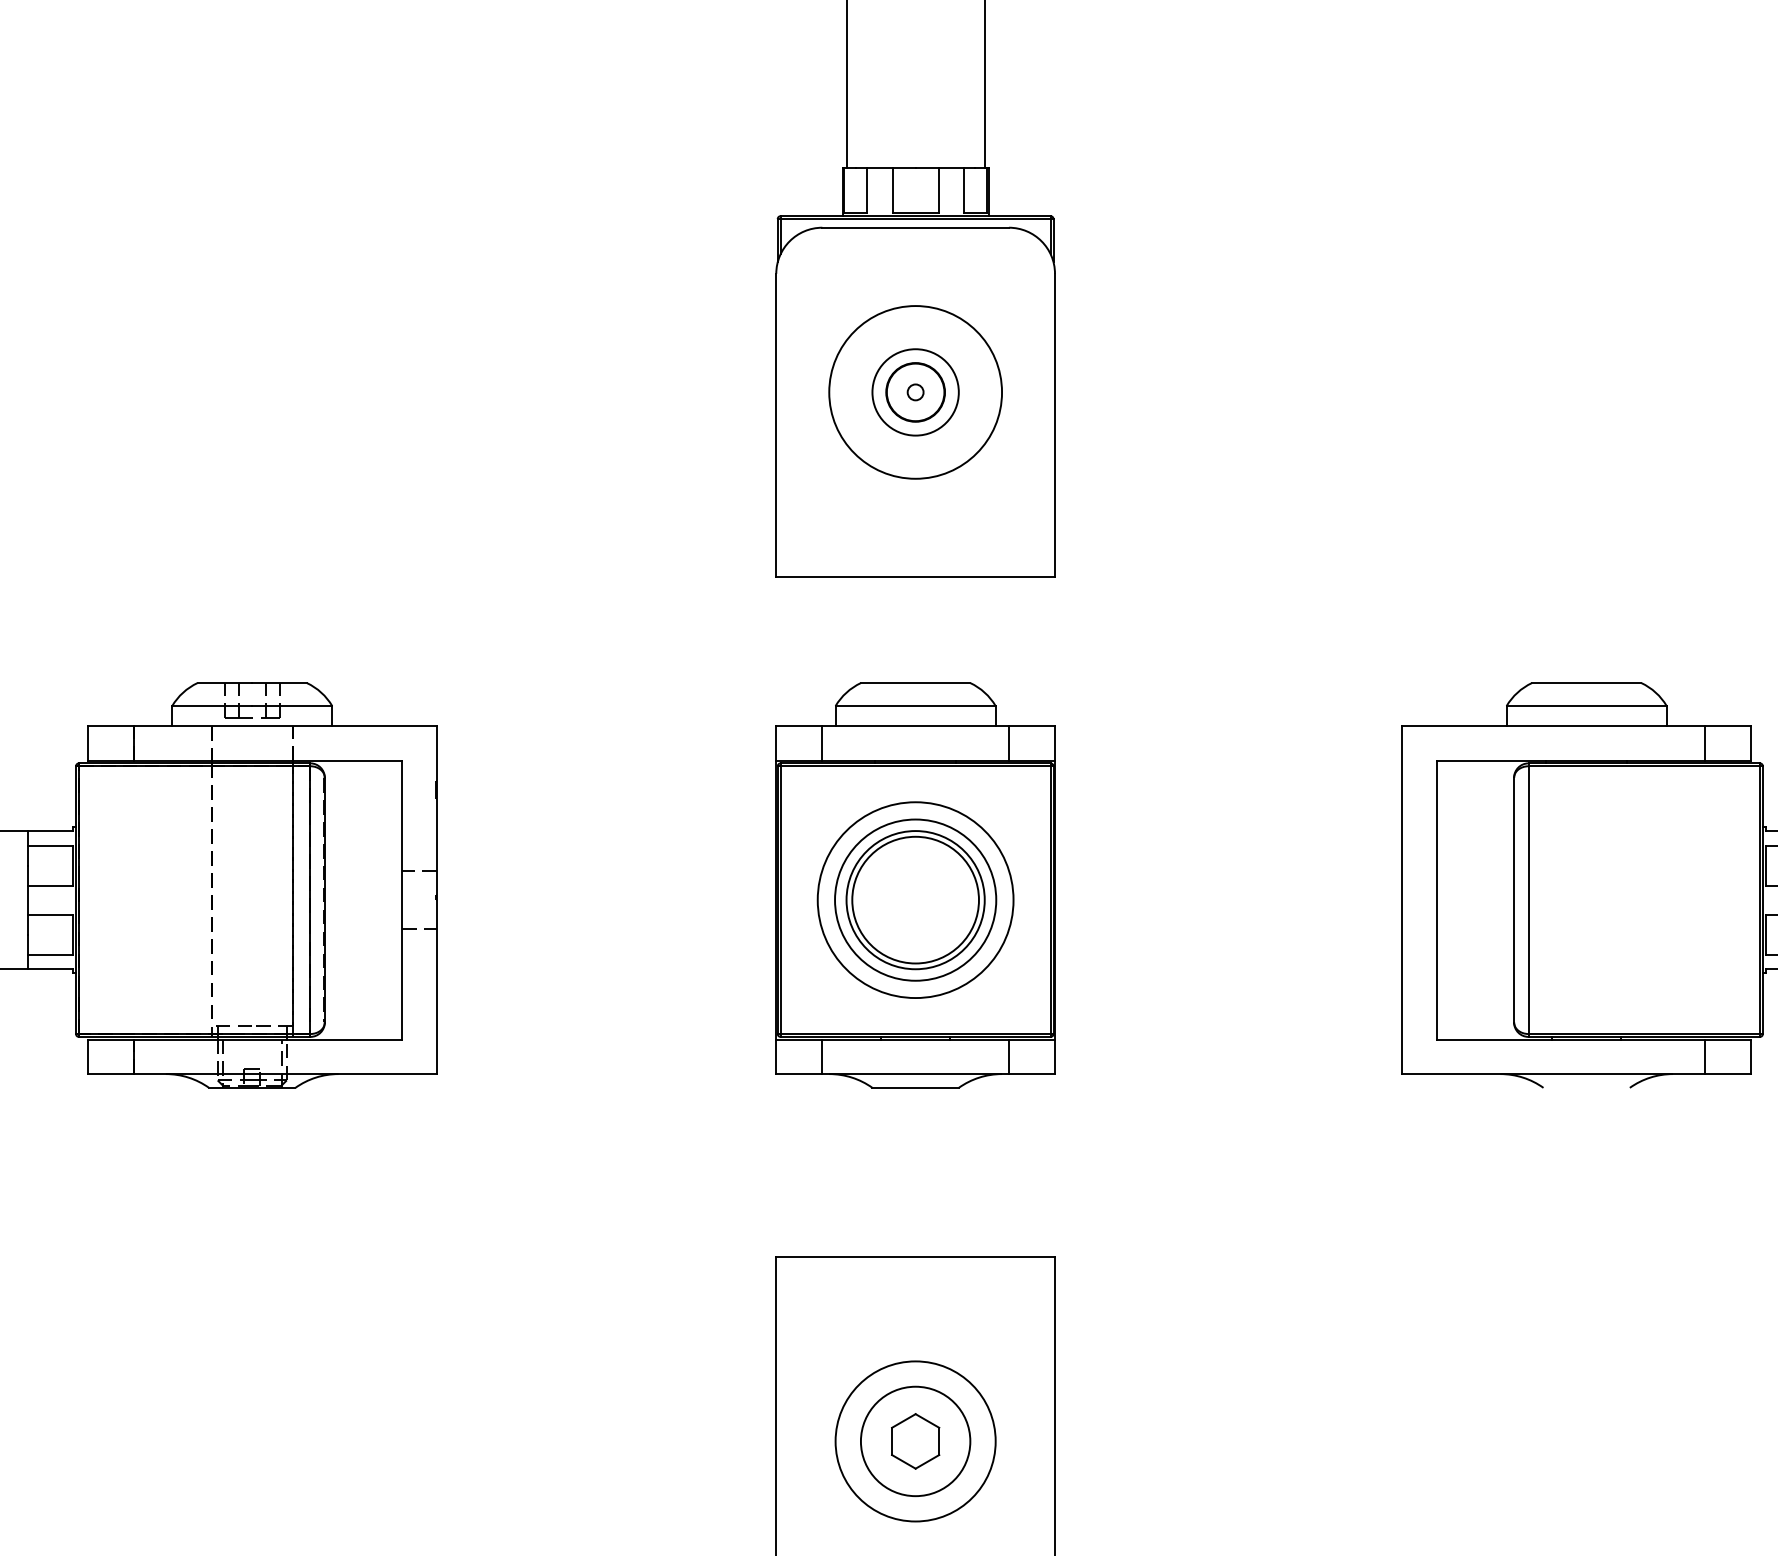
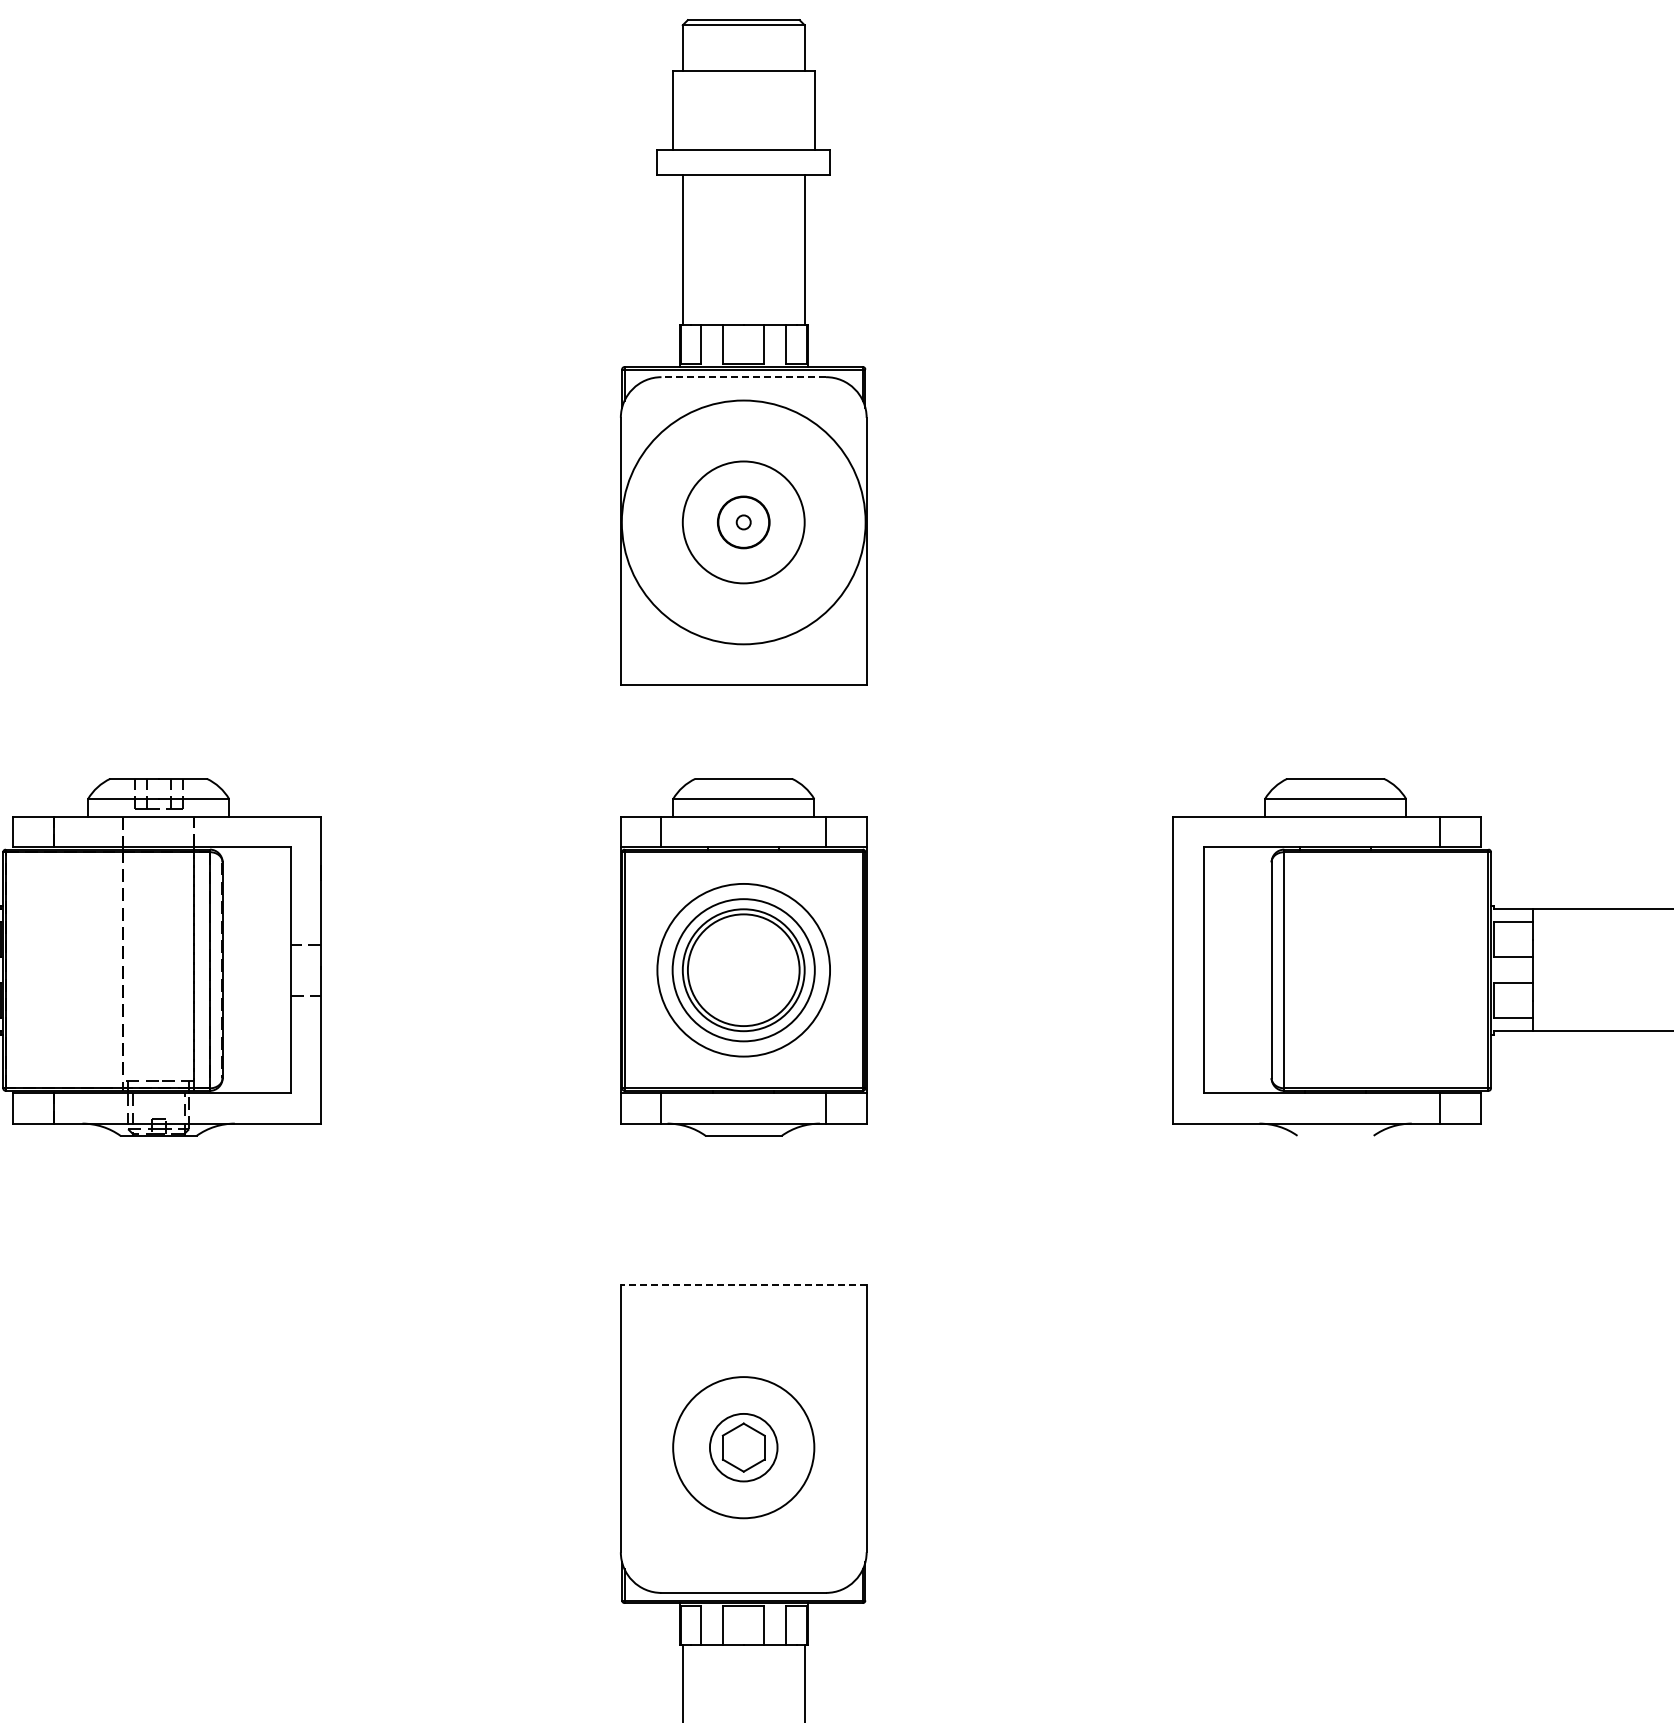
line: (915, 228) -> (743, 377), solid -> dashed
circle: (915, 392) -> (743, 522), size x1.6
circle: (915, 392) -> (743, 522), size x1.6
line: (915, 1257) -> (743, 1285), solid -> dashed
circle: (915, 1441) -> (743, 1447), size x0.7

